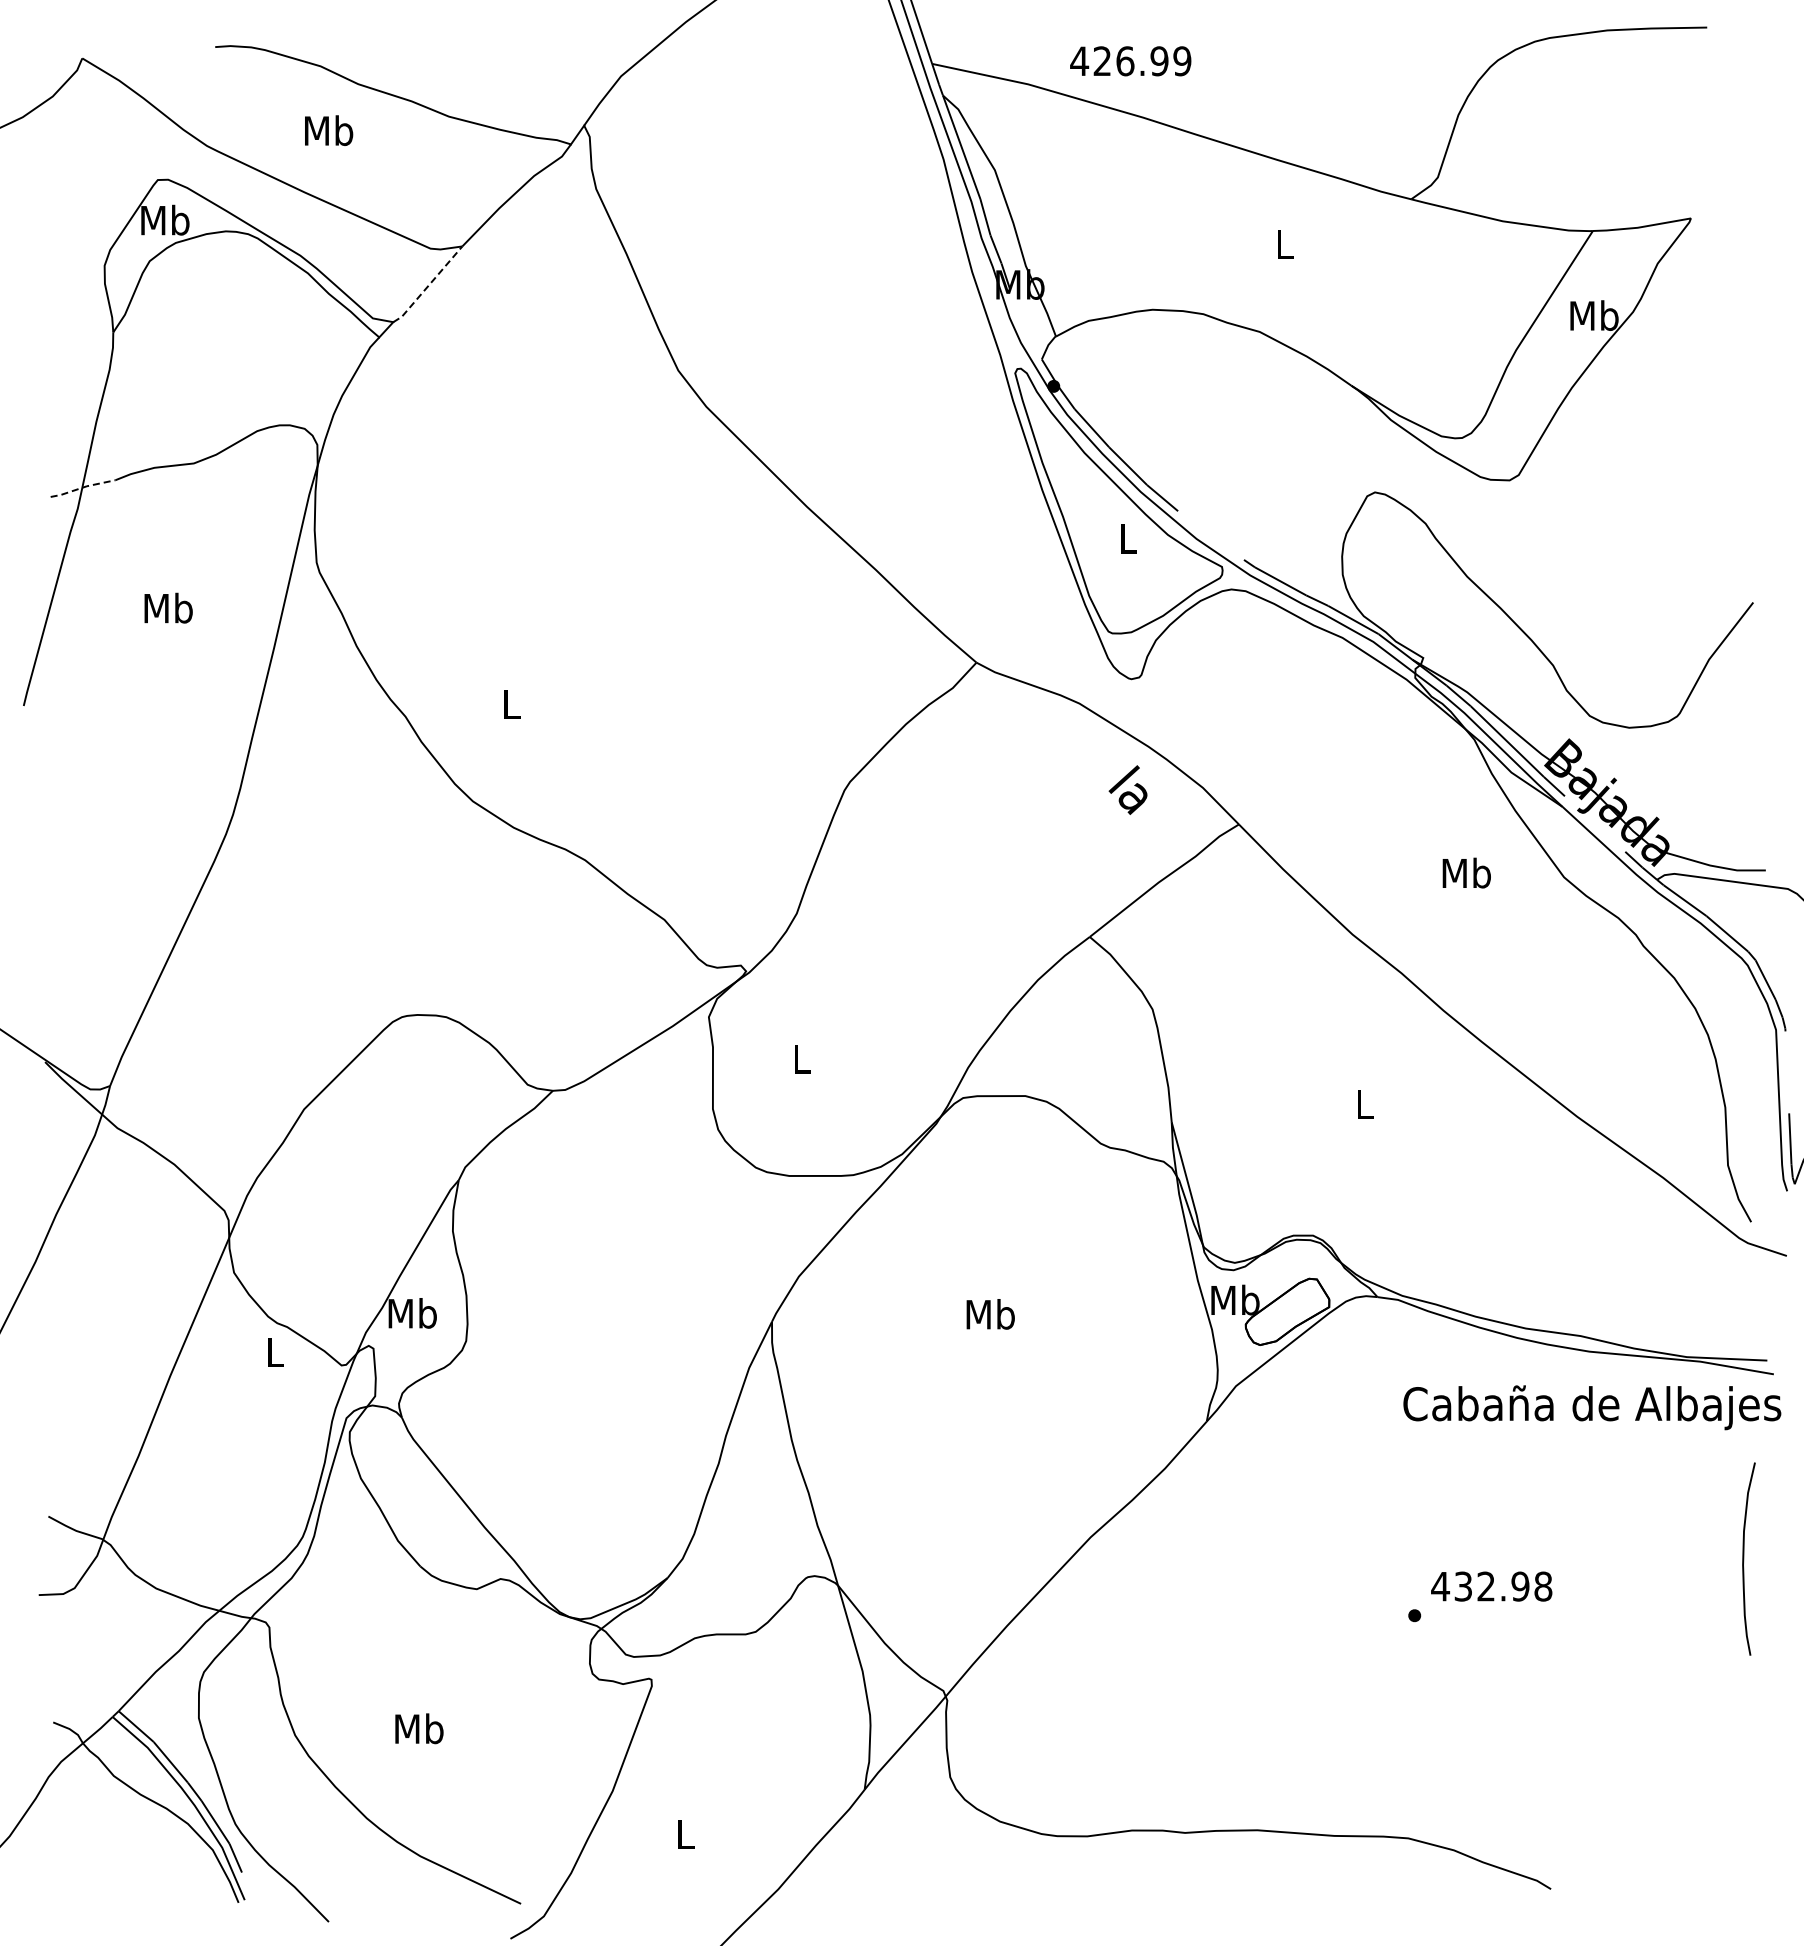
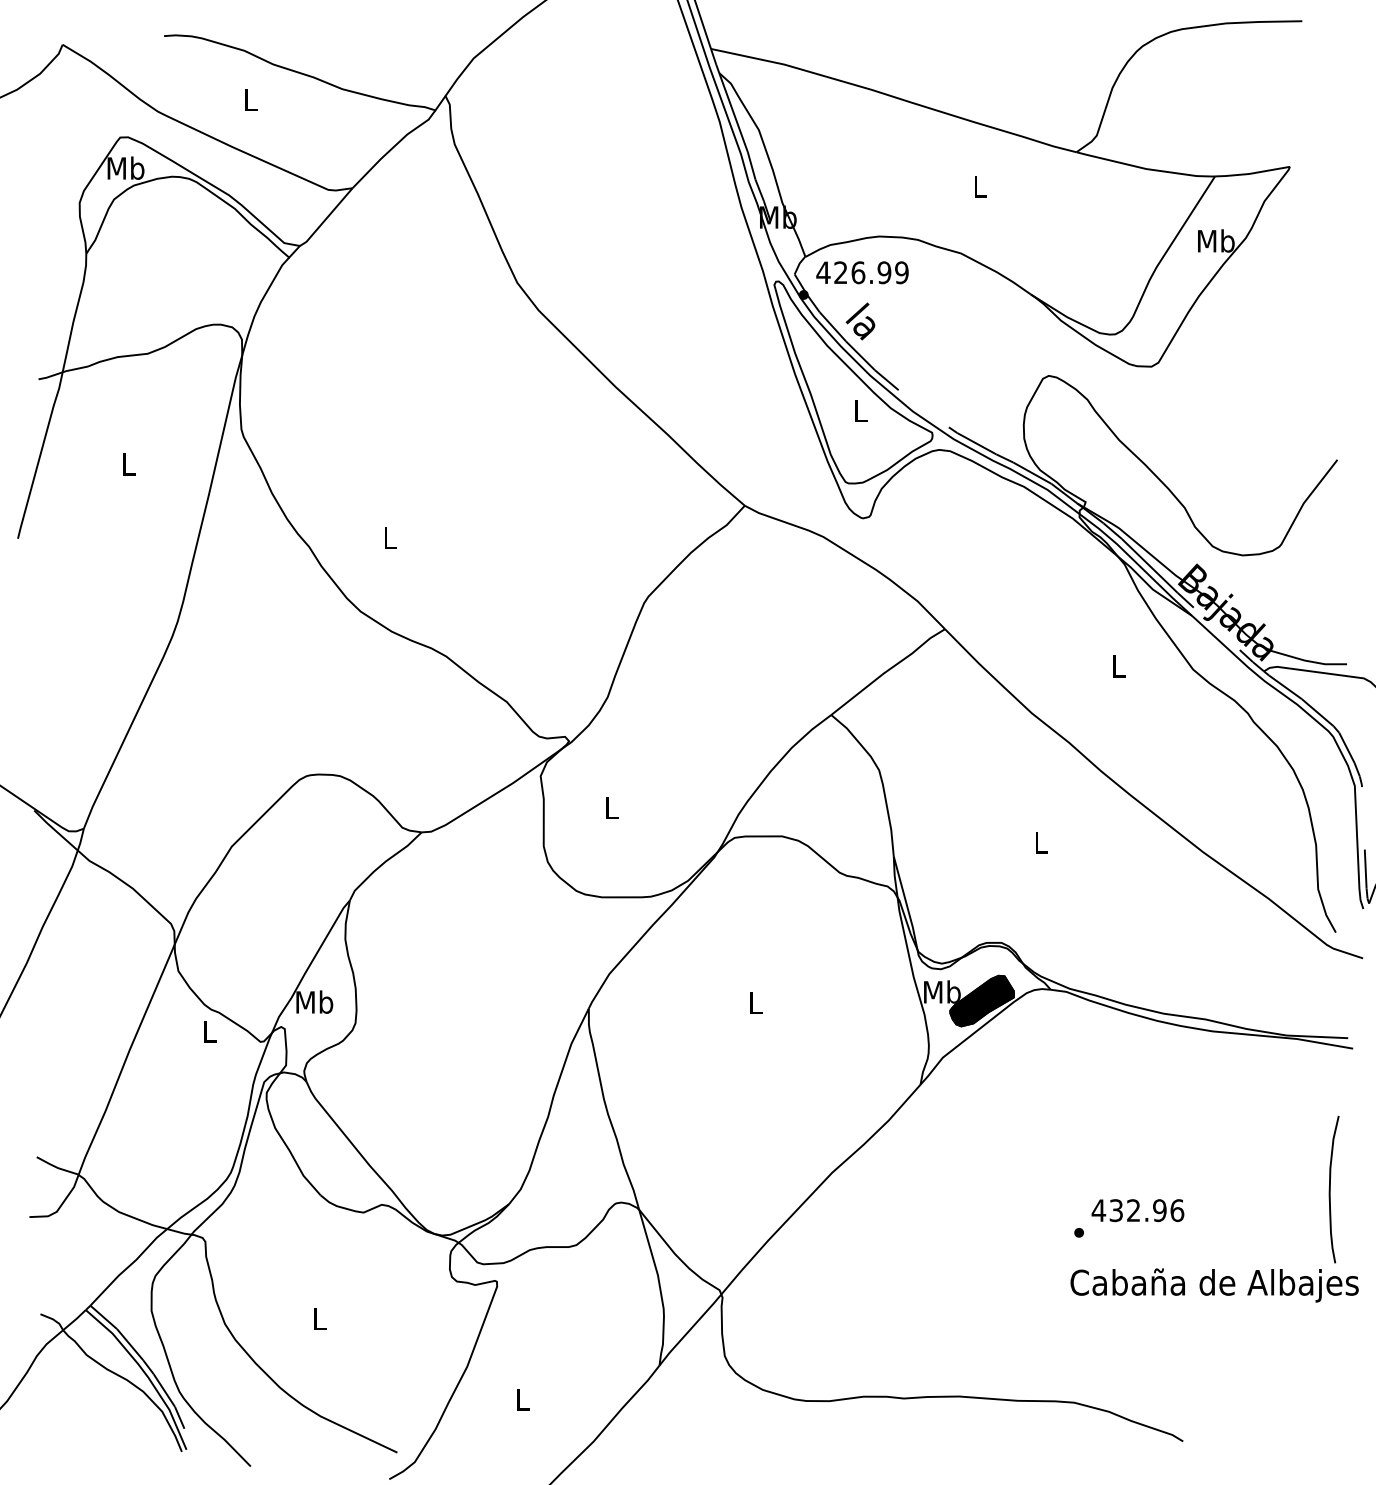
text: (1130, 61) -> (862, 272), moved
text: (329, 130) -> (251, 99), Mb -> L
line: (428, 285) -> (326, 218), dashed -> solid
line: (83, 487) -> (63, 372), dashed -> solid
text: (168, 607) -> (128, 463), Mb -> L
text: (1127, 789) -> (860, 320), moved
text: (1466, 872) -> (1118, 665), Mb -> L
fill: (1287, 1311) -> (982, 1000), added
text: (990, 1314) -> (755, 1003), Mb -> L
text: (1592, 1407) -> (1214, 1285), moved
text: (1543, 1586) -> (1177, 1210), 432.98 -> 432.96
text: (419, 1728) -> (319, 1318), Mb -> L

